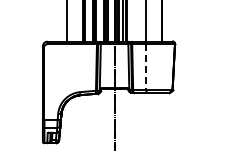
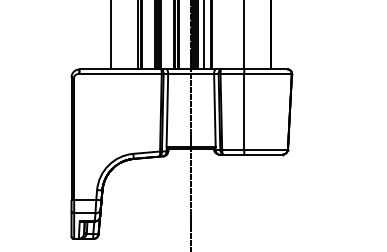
line: (146, 66) -> (244, 110), dashed -> solid

